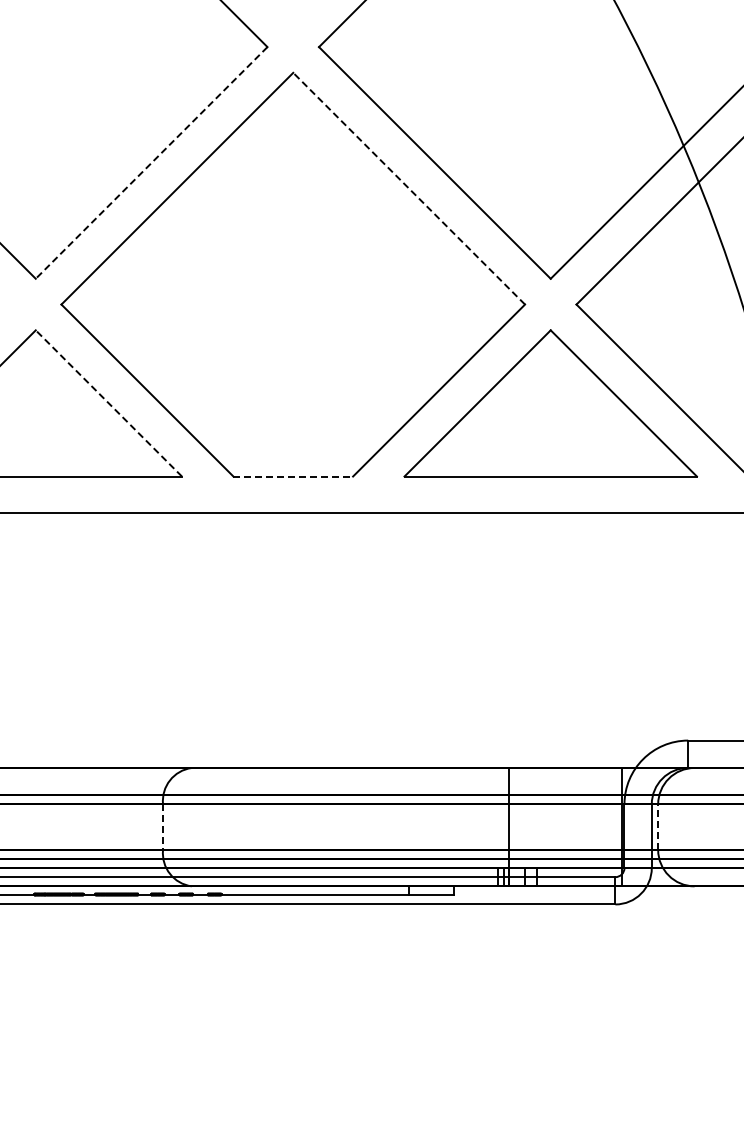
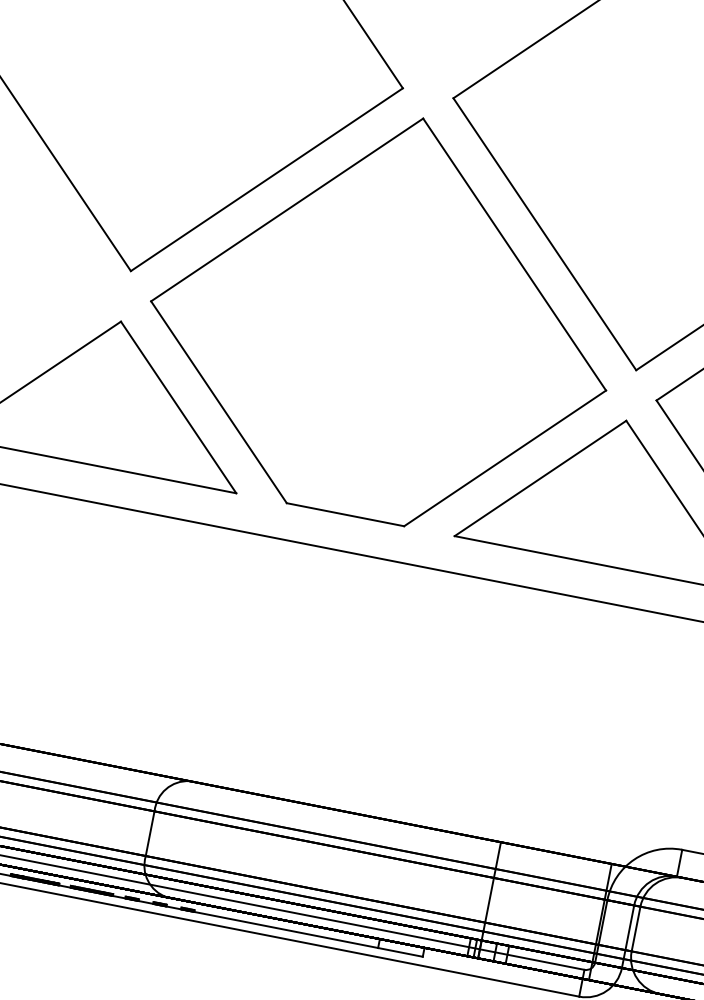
line: (151, 162) -> (266, 179), dashed -> solid
line: (409, 188) -> (515, 254), dashed -> solid
line: (108, 403) -> (178, 407), dashed -> solid
line: (293, 476) -> (345, 514), dashed -> solid
line: (162, 827) -> (149, 833), dashed -> solid
line: (658, 827) -> (636, 929), dashed -> solid

